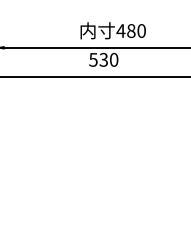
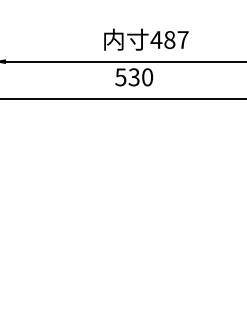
text: (141, 31) -> (182, 40), 480 -> 487

